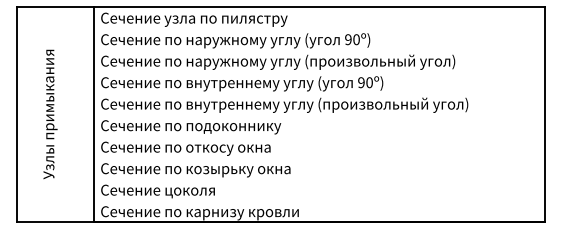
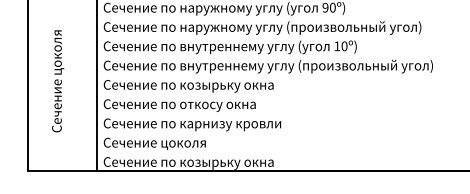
text: (361, 82) -> (337, 46), 90º) -> 10º)
text: (50, 114) -> (58, 74), Узлы примыкания -> Сечение цоколя
text: (239, 128) -> (227, 87), Сечение по подоконнику -> Сечение по козырьку окна
text: (246, 171) -> (234, 125), Сечение по козырьку окна -> Сечение по карнизу кровли
text: (246, 214) -> (234, 164), Сечение по карнизу кровли -> Сечение по козырьку окна

